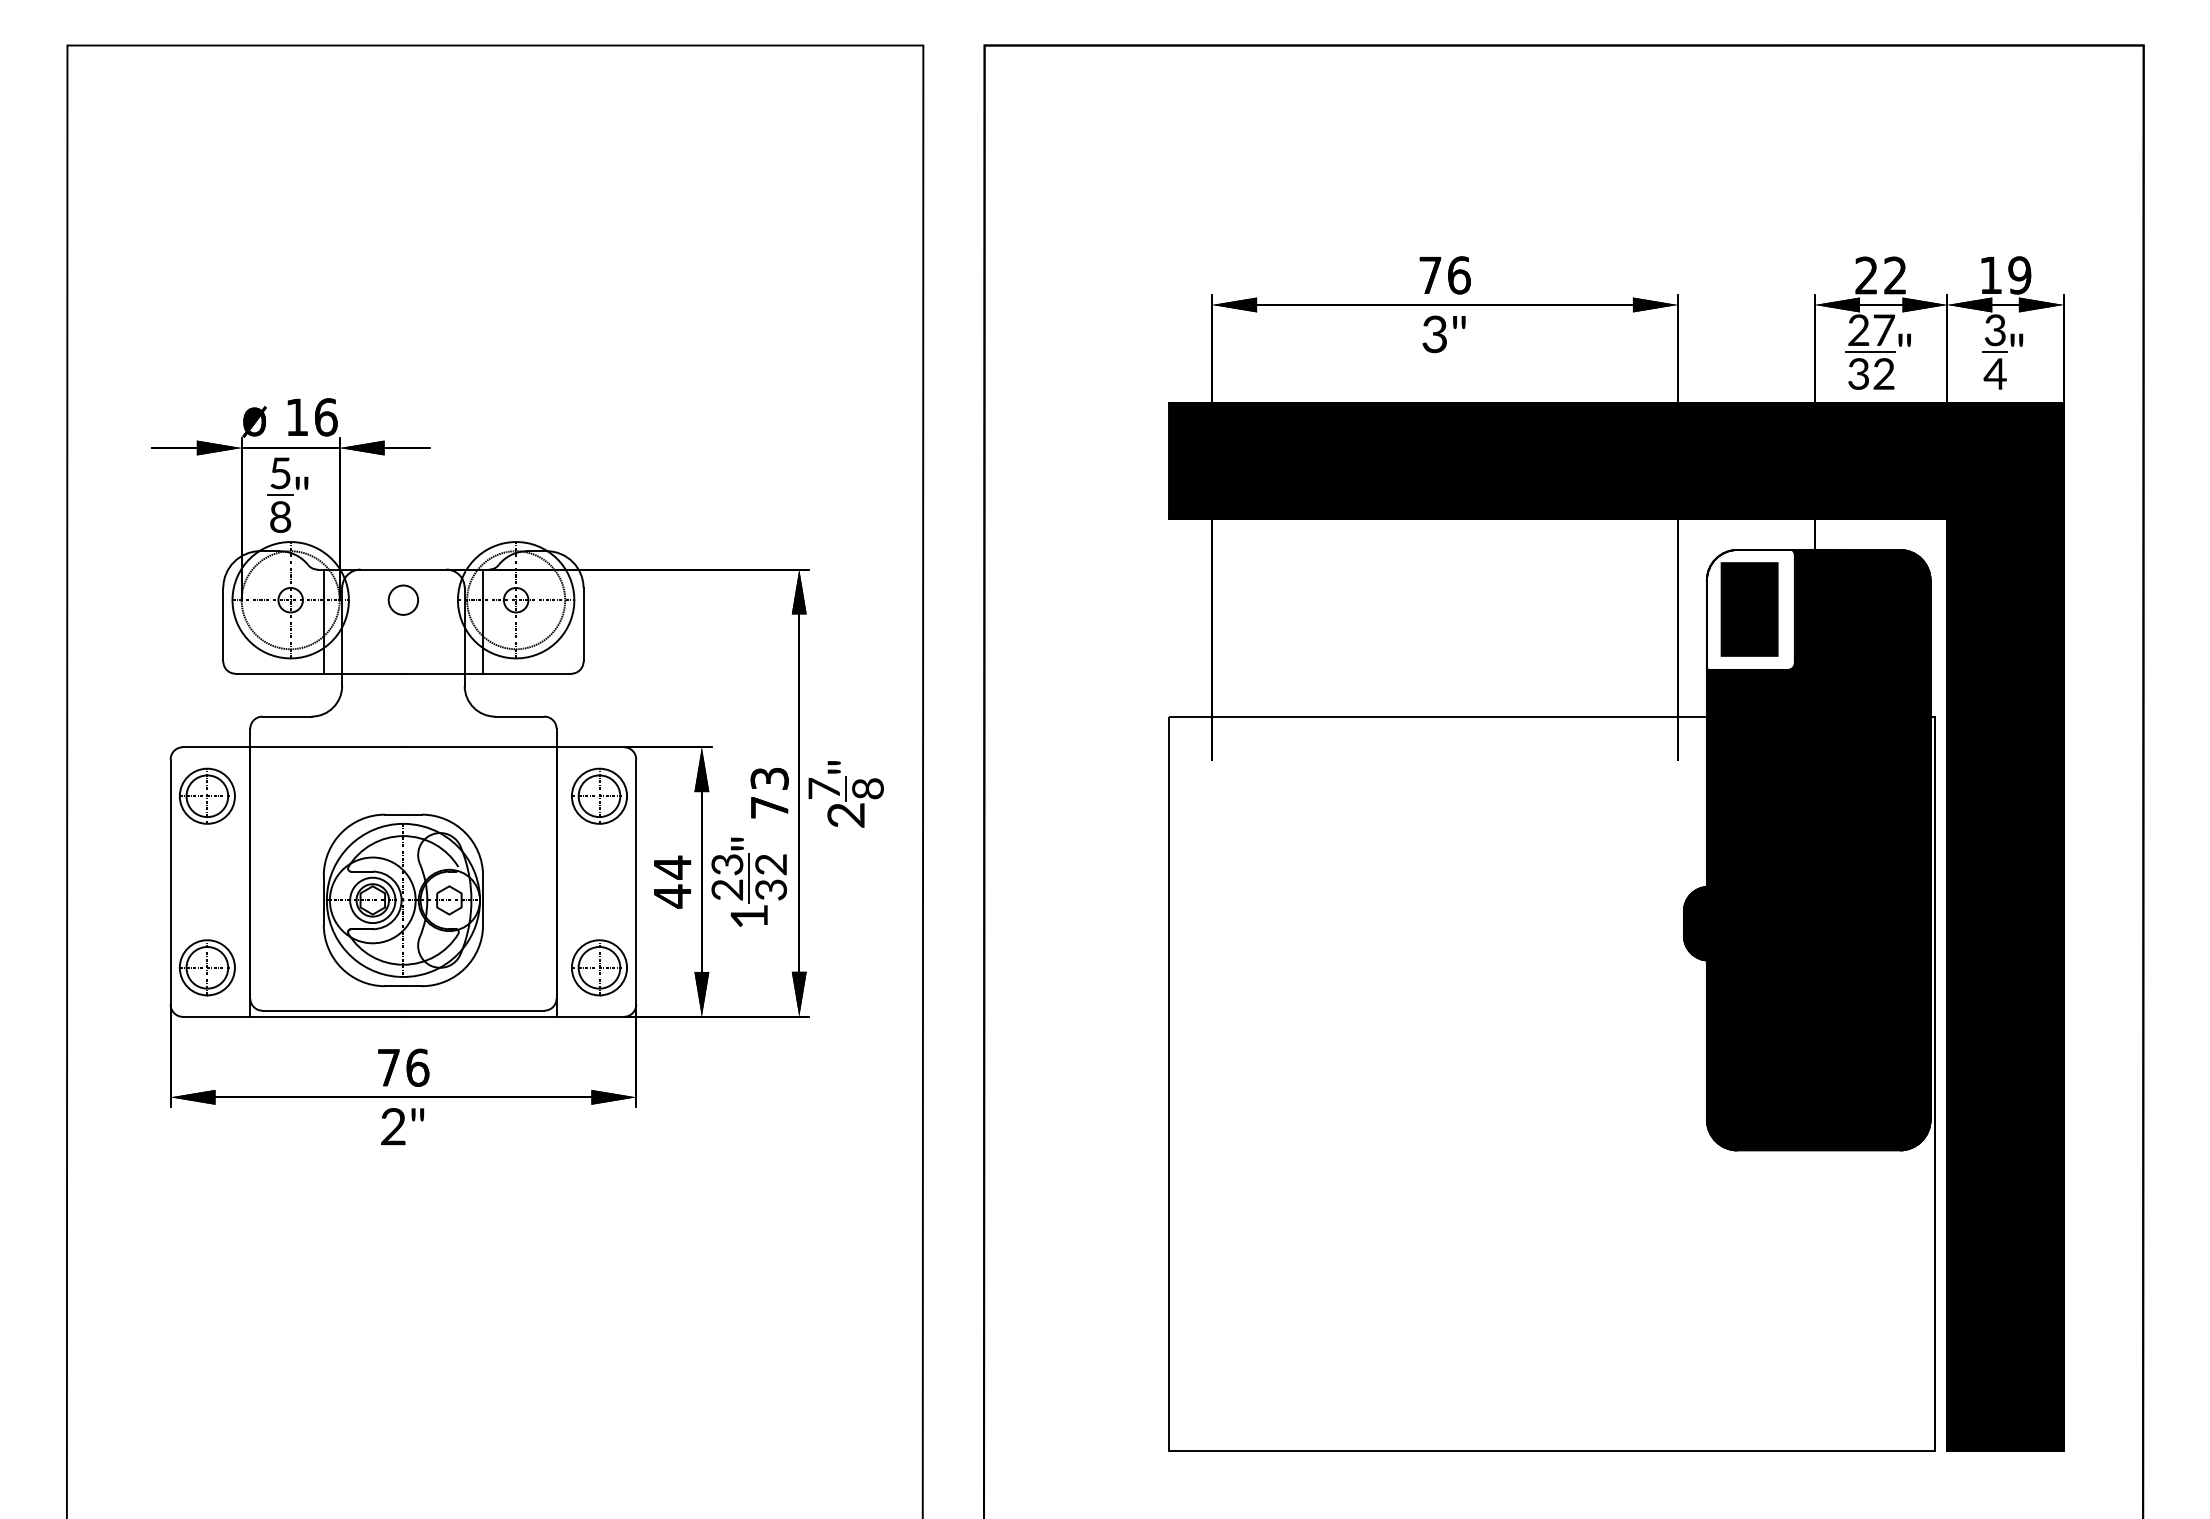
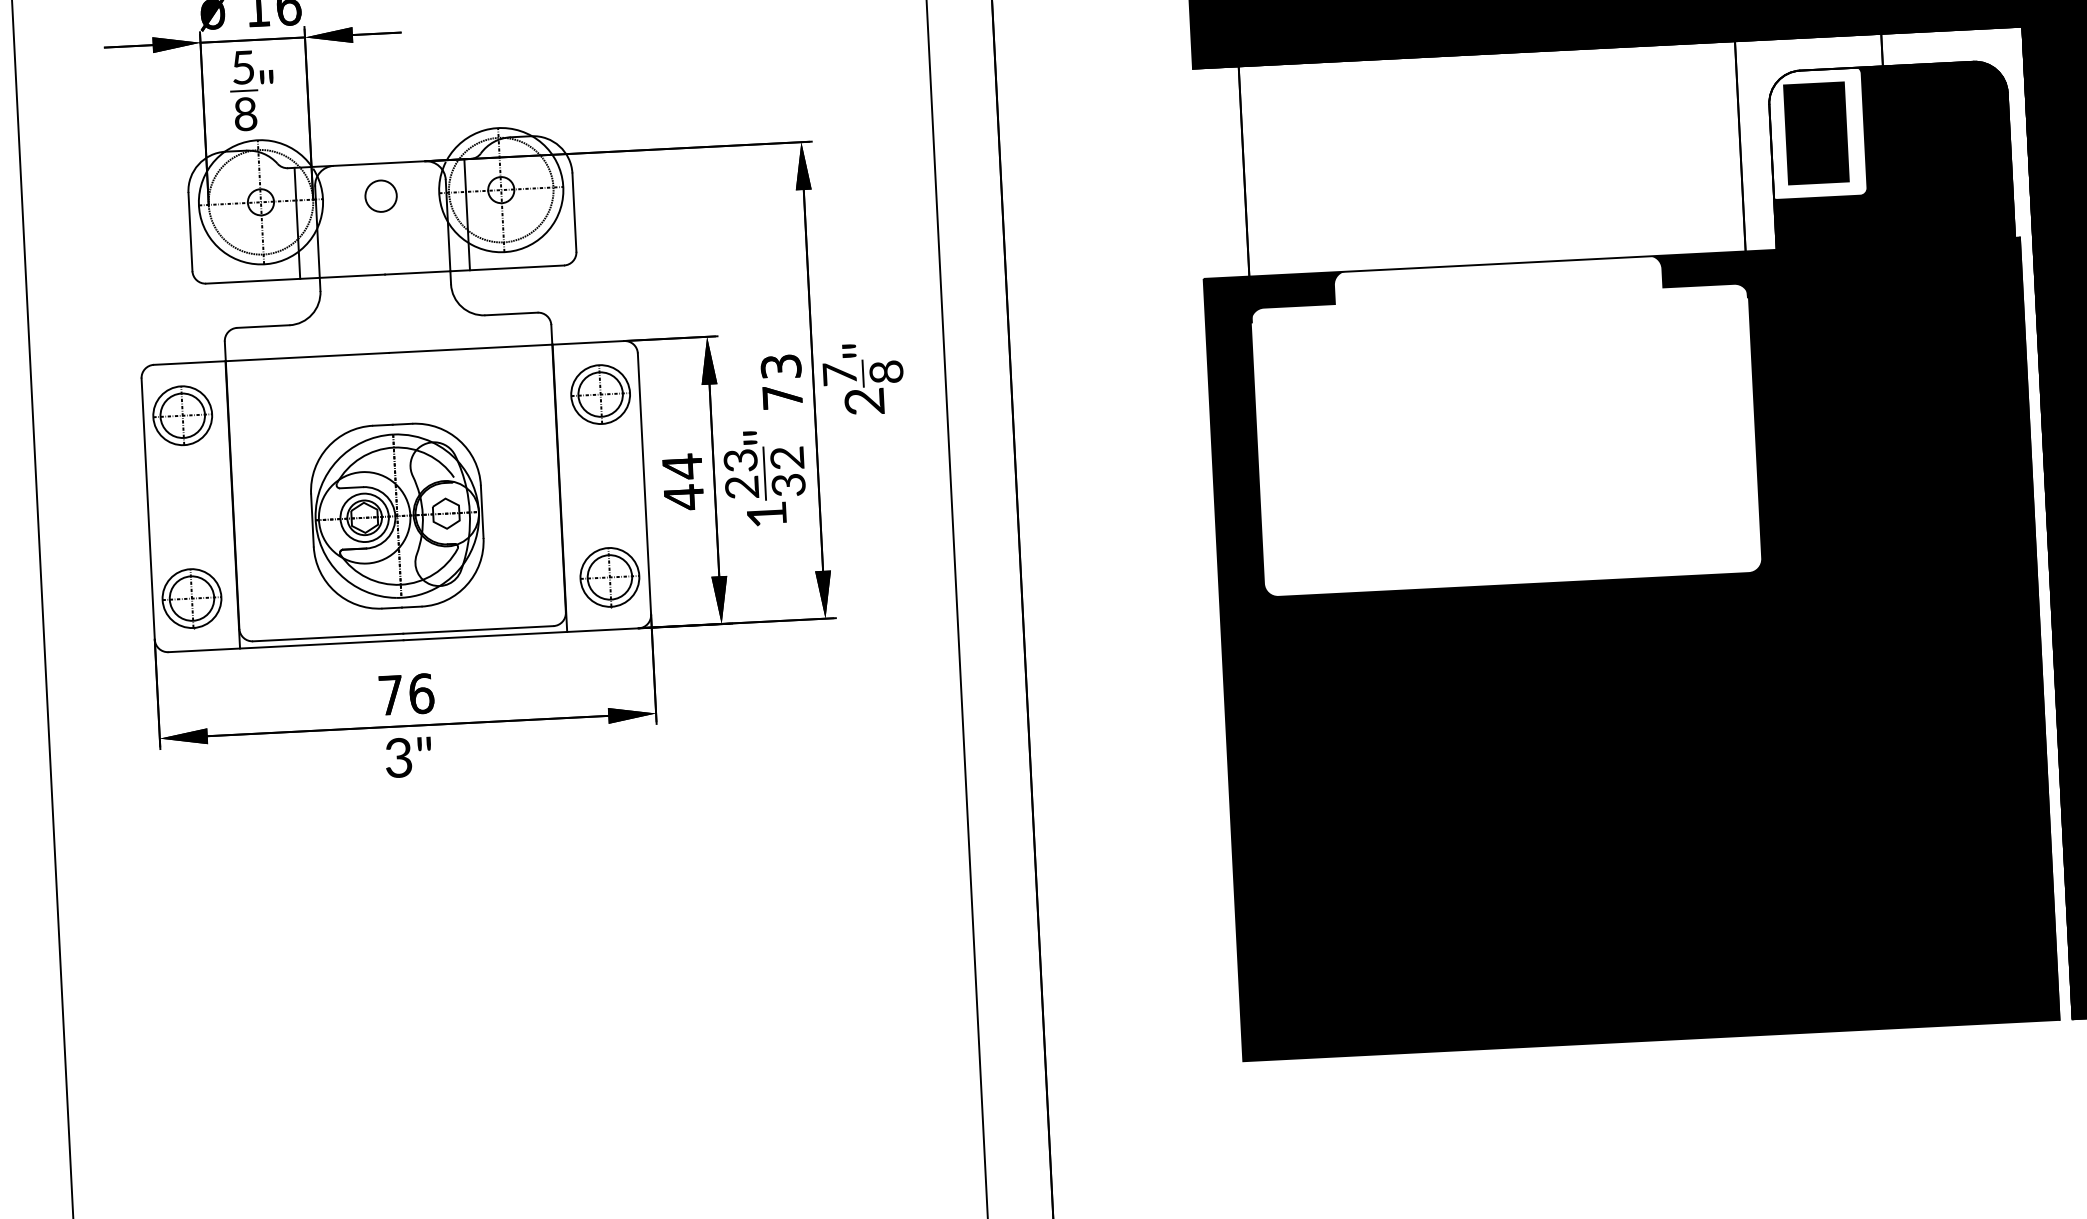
fill: (1552, 1083) -> (1631, 649), added
text: (393, 1127) -> (398, 758), 2"\f] -> 3"\f]

